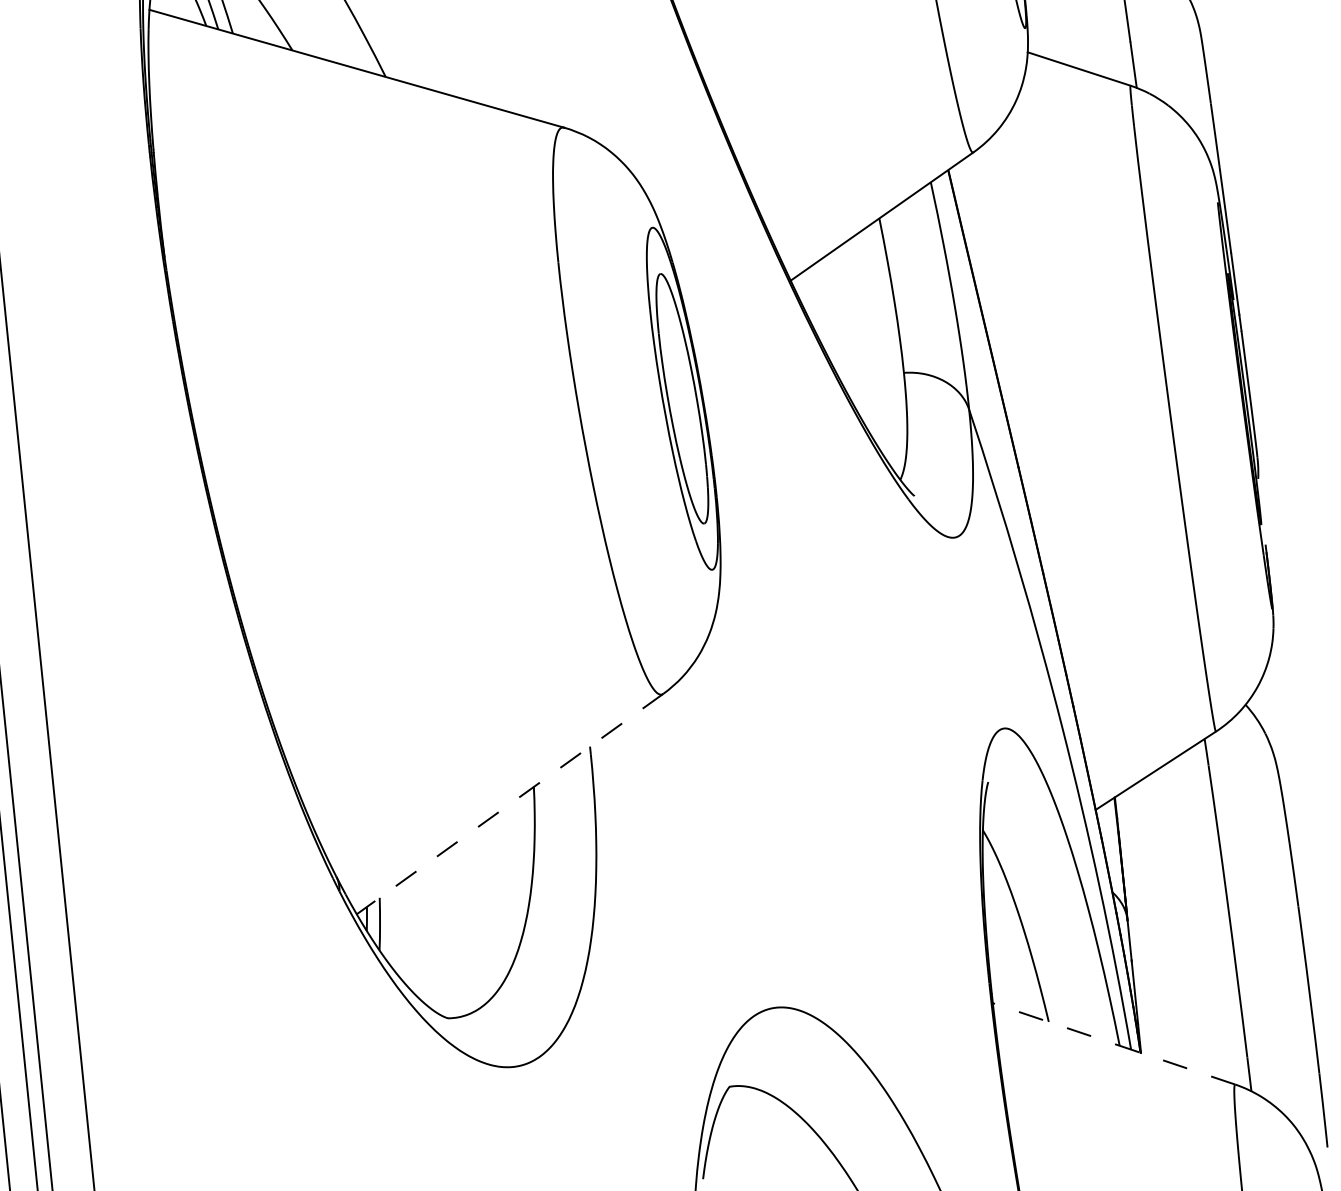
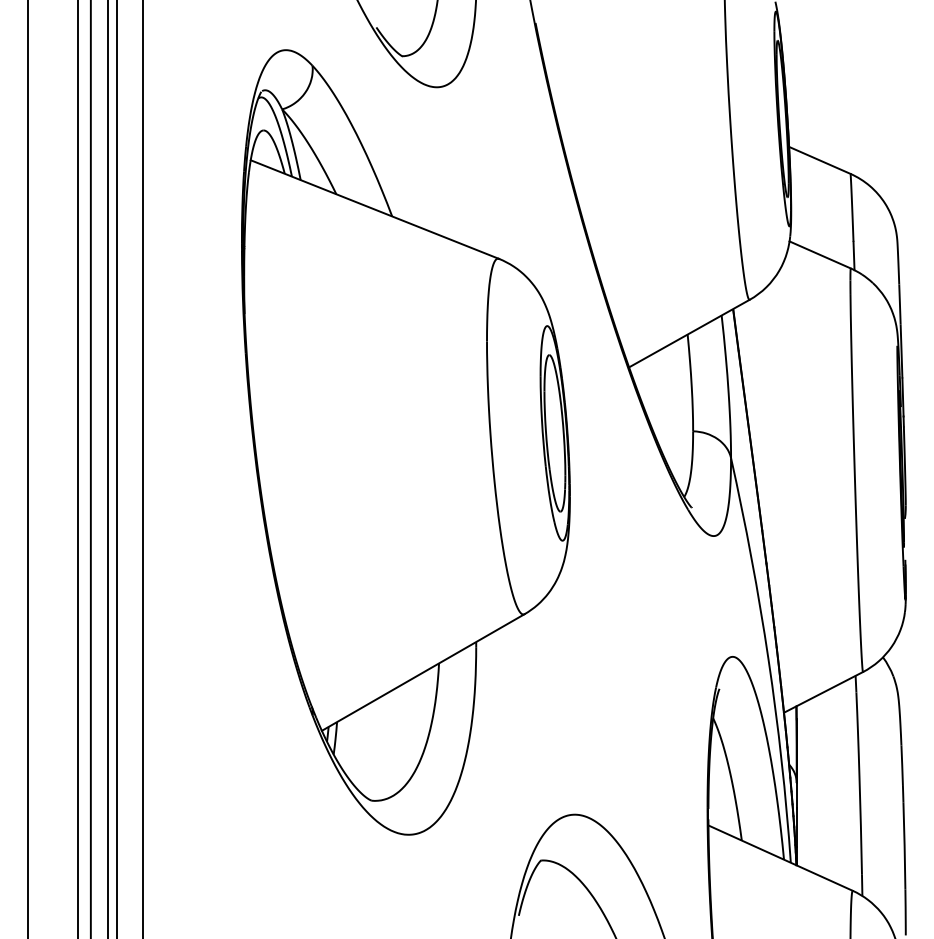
line: (510, 804) -> (423, 672), dashed -> solid
line: (1113, 1042) -> (780, 857), dashed -> solid

